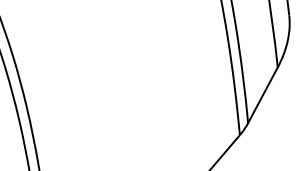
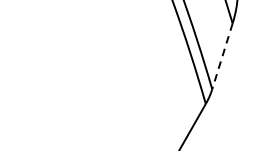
line: (262, 95) -> (222, 56), solid -> dashed

